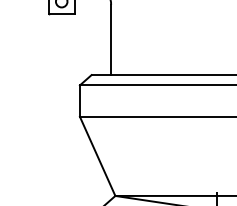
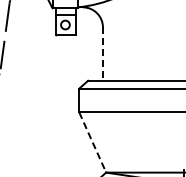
line: (110, 40) -> (102, 54), solid -> dashed
line: (97, 156) -> (92, 142), solid -> dashed

